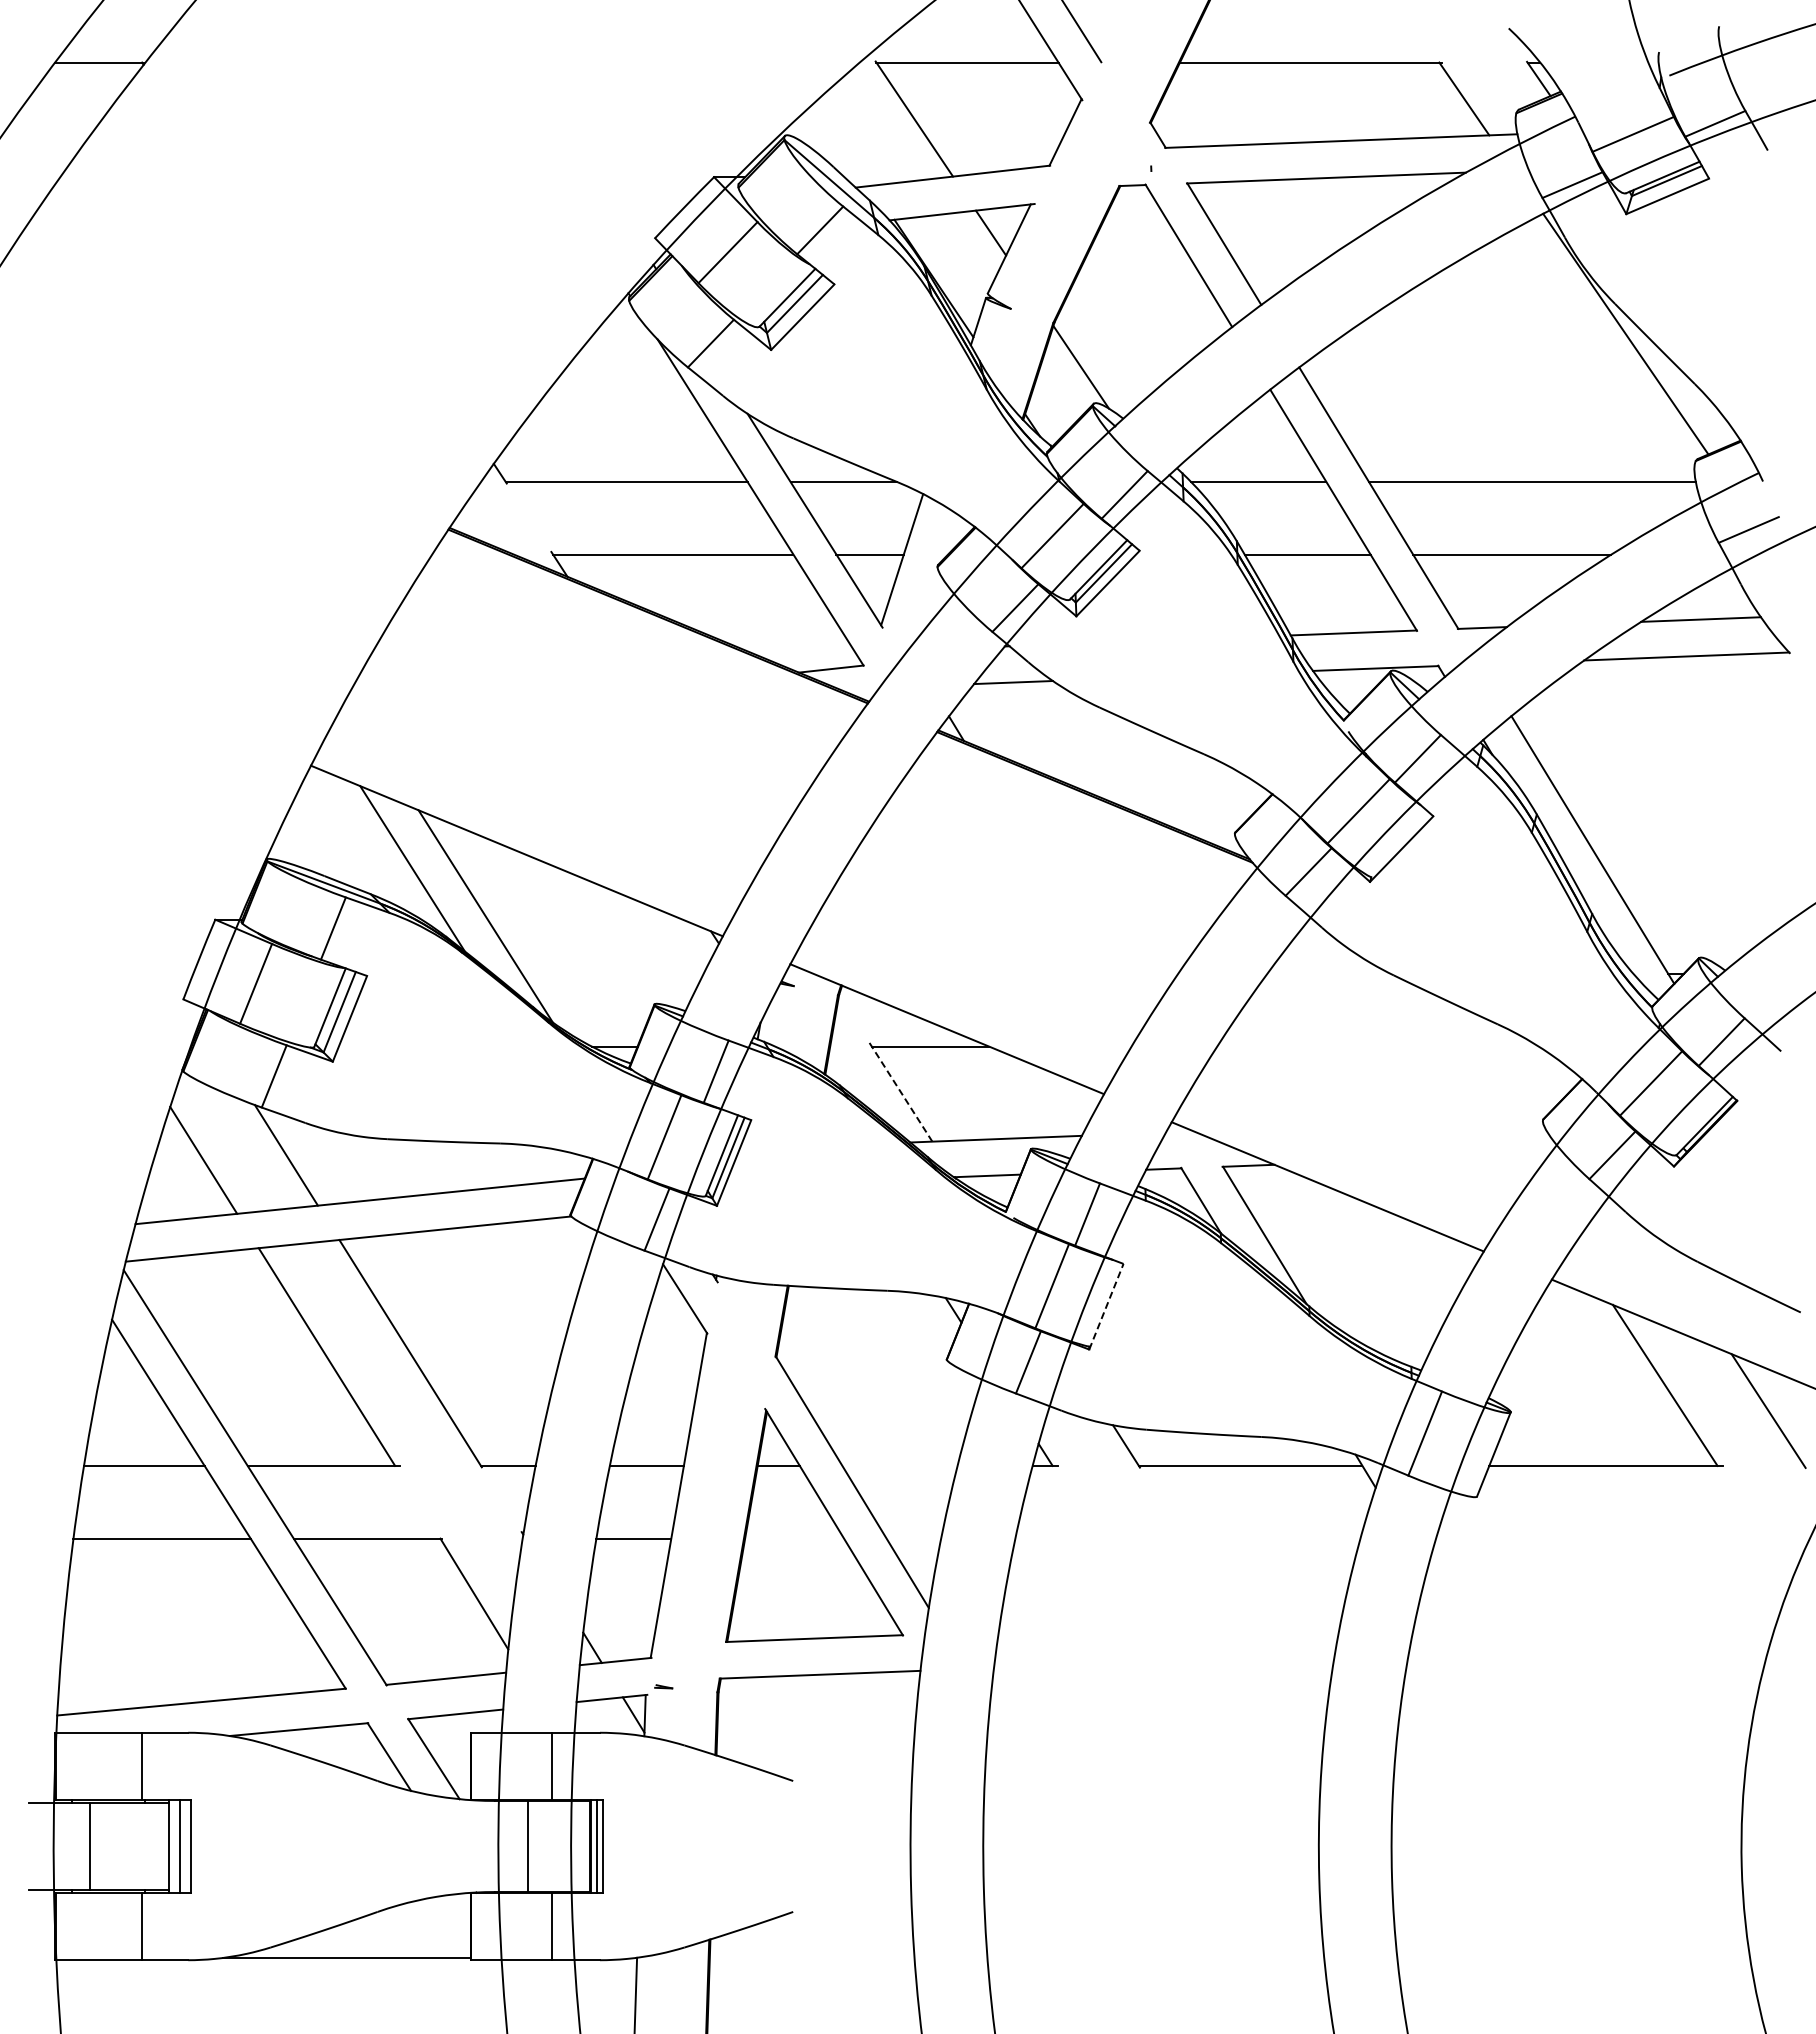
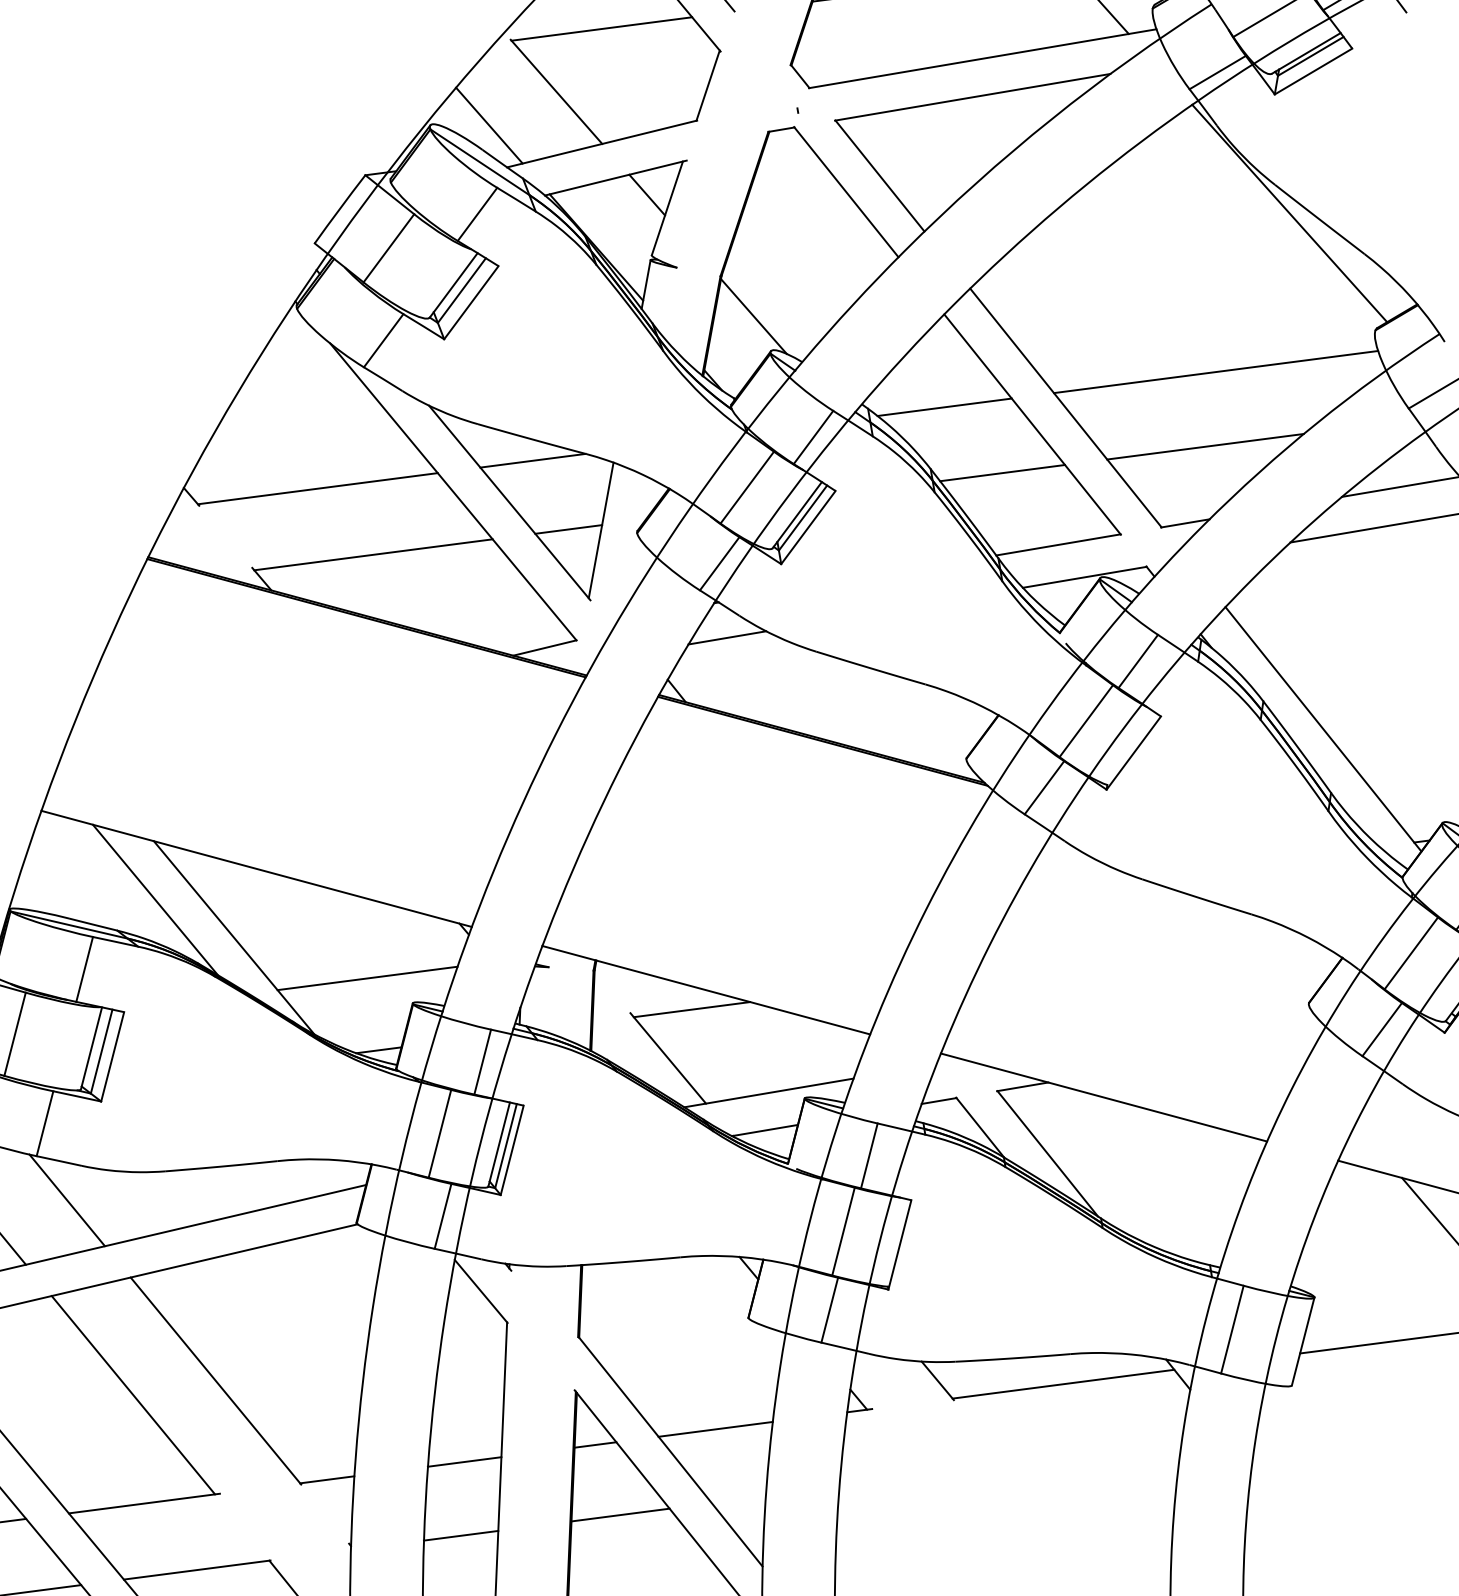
line: (843, 143) -> (489, 125), added
line: (612, 973) -> (367, 978), added
line: (900, 1091) -> (667, 1057), dashed -> solid
line: (1106, 1306) -> (899, 1244), dashed -> solid
line: (899, 1465) -> (715, 1429), added
line: (794, 1538) -> (620, 1514), added

